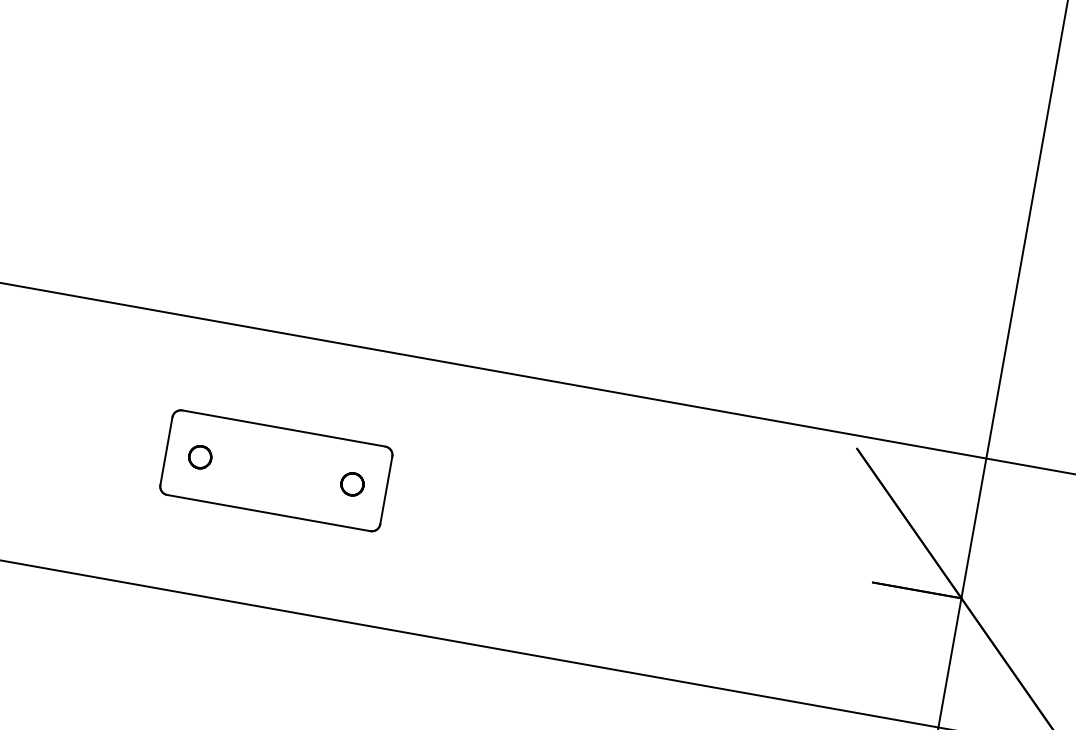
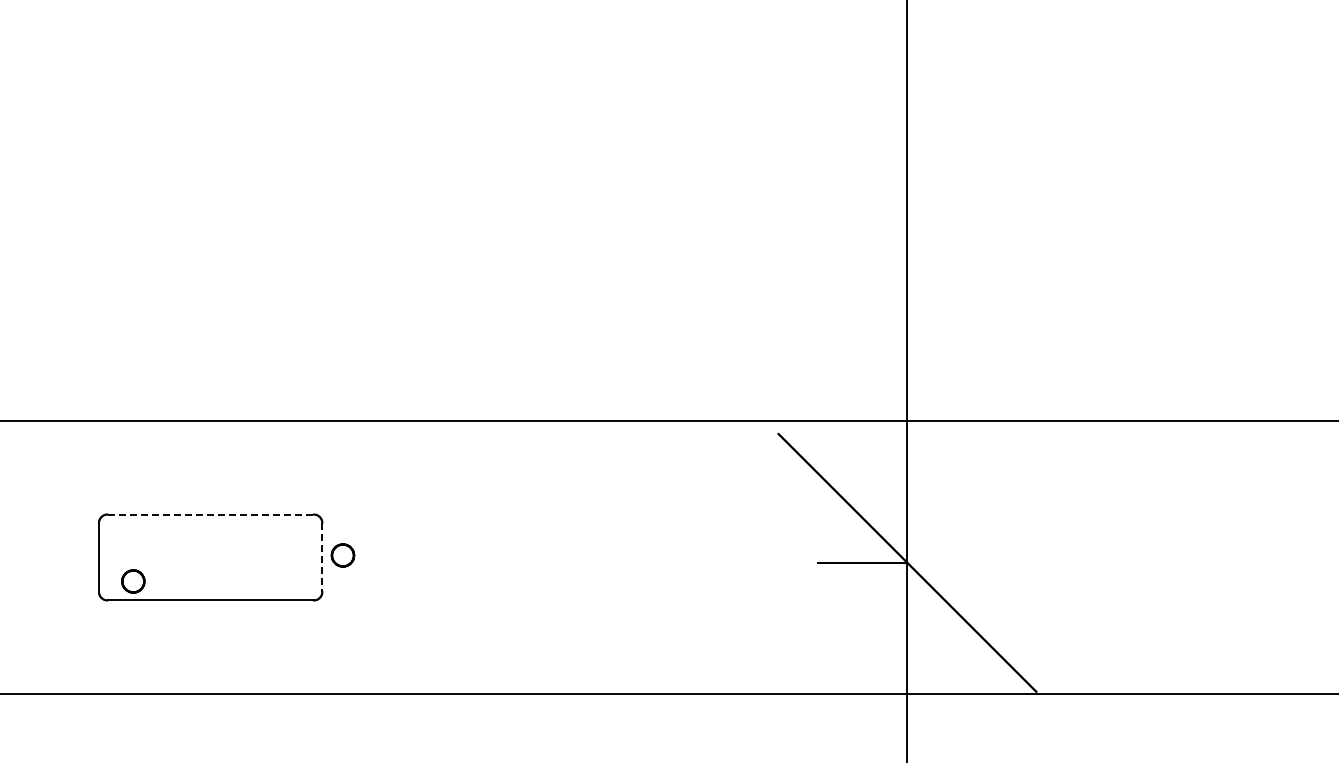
line: (284, 428) -> (211, 514), solid -> dashed
part: (200, 457) -> (133, 581), moved
part: (352, 484) -> (342, 555), moved
line: (386, 491) -> (322, 558), solid -> dashed

